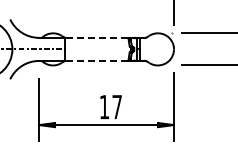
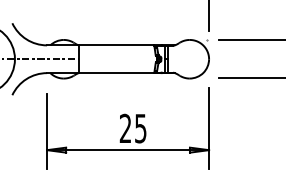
line: (96, 37) -> (115, 44), dashed -> solid
line: (96, 60) -> (115, 72), dashed -> solid
text: (110, 106) -> (132, 127), 17 -> 25

